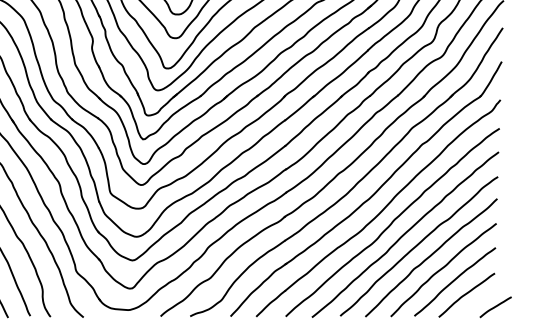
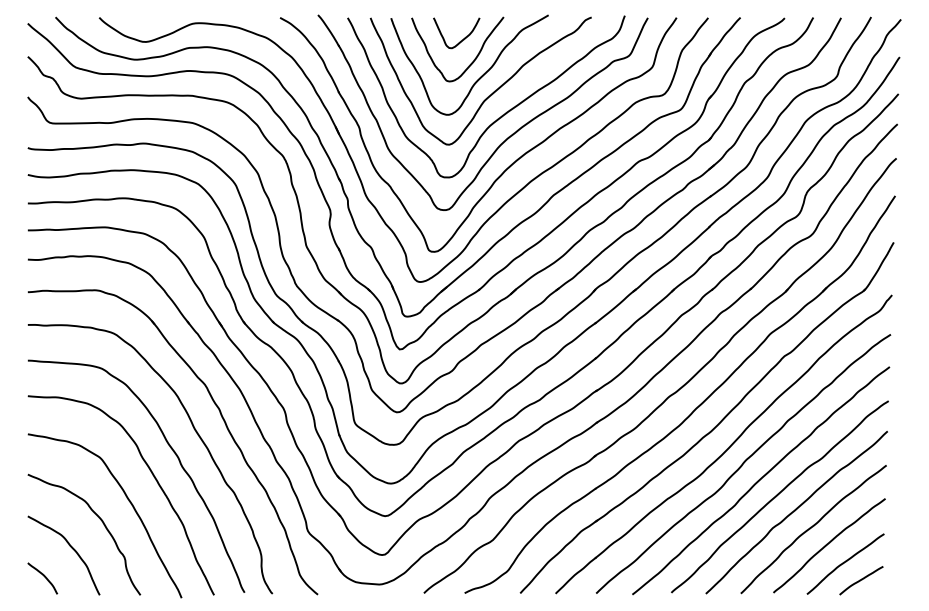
curve: (495, 307) -> (861, 580), moved

